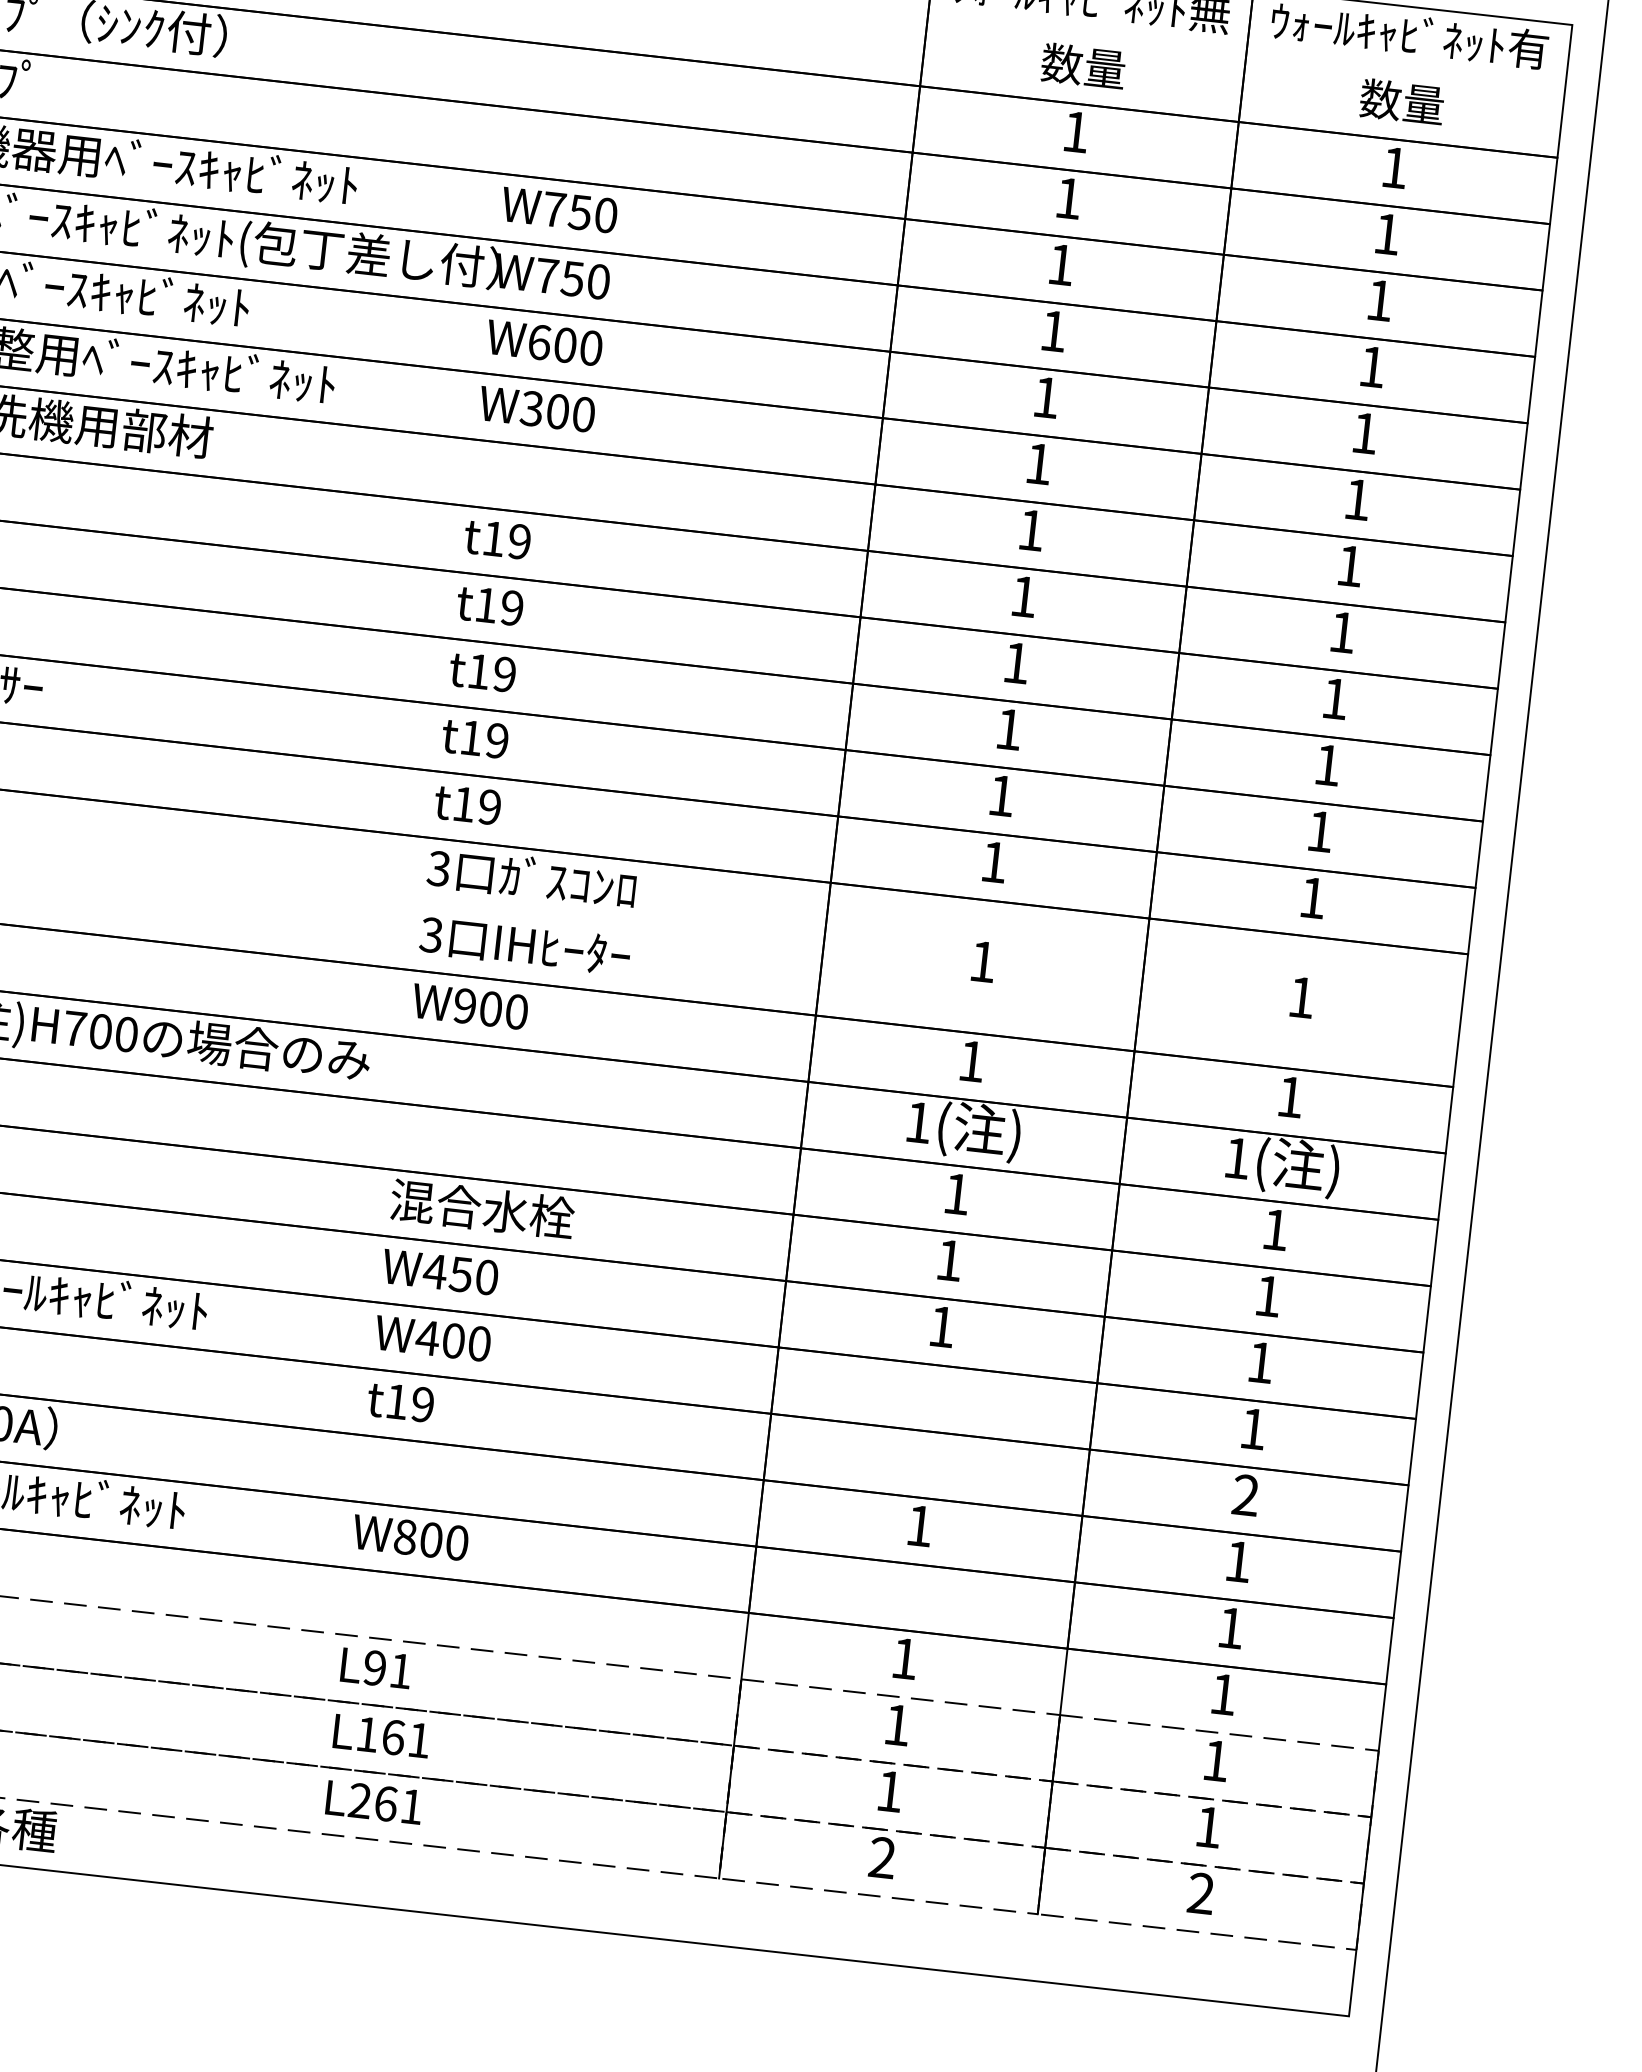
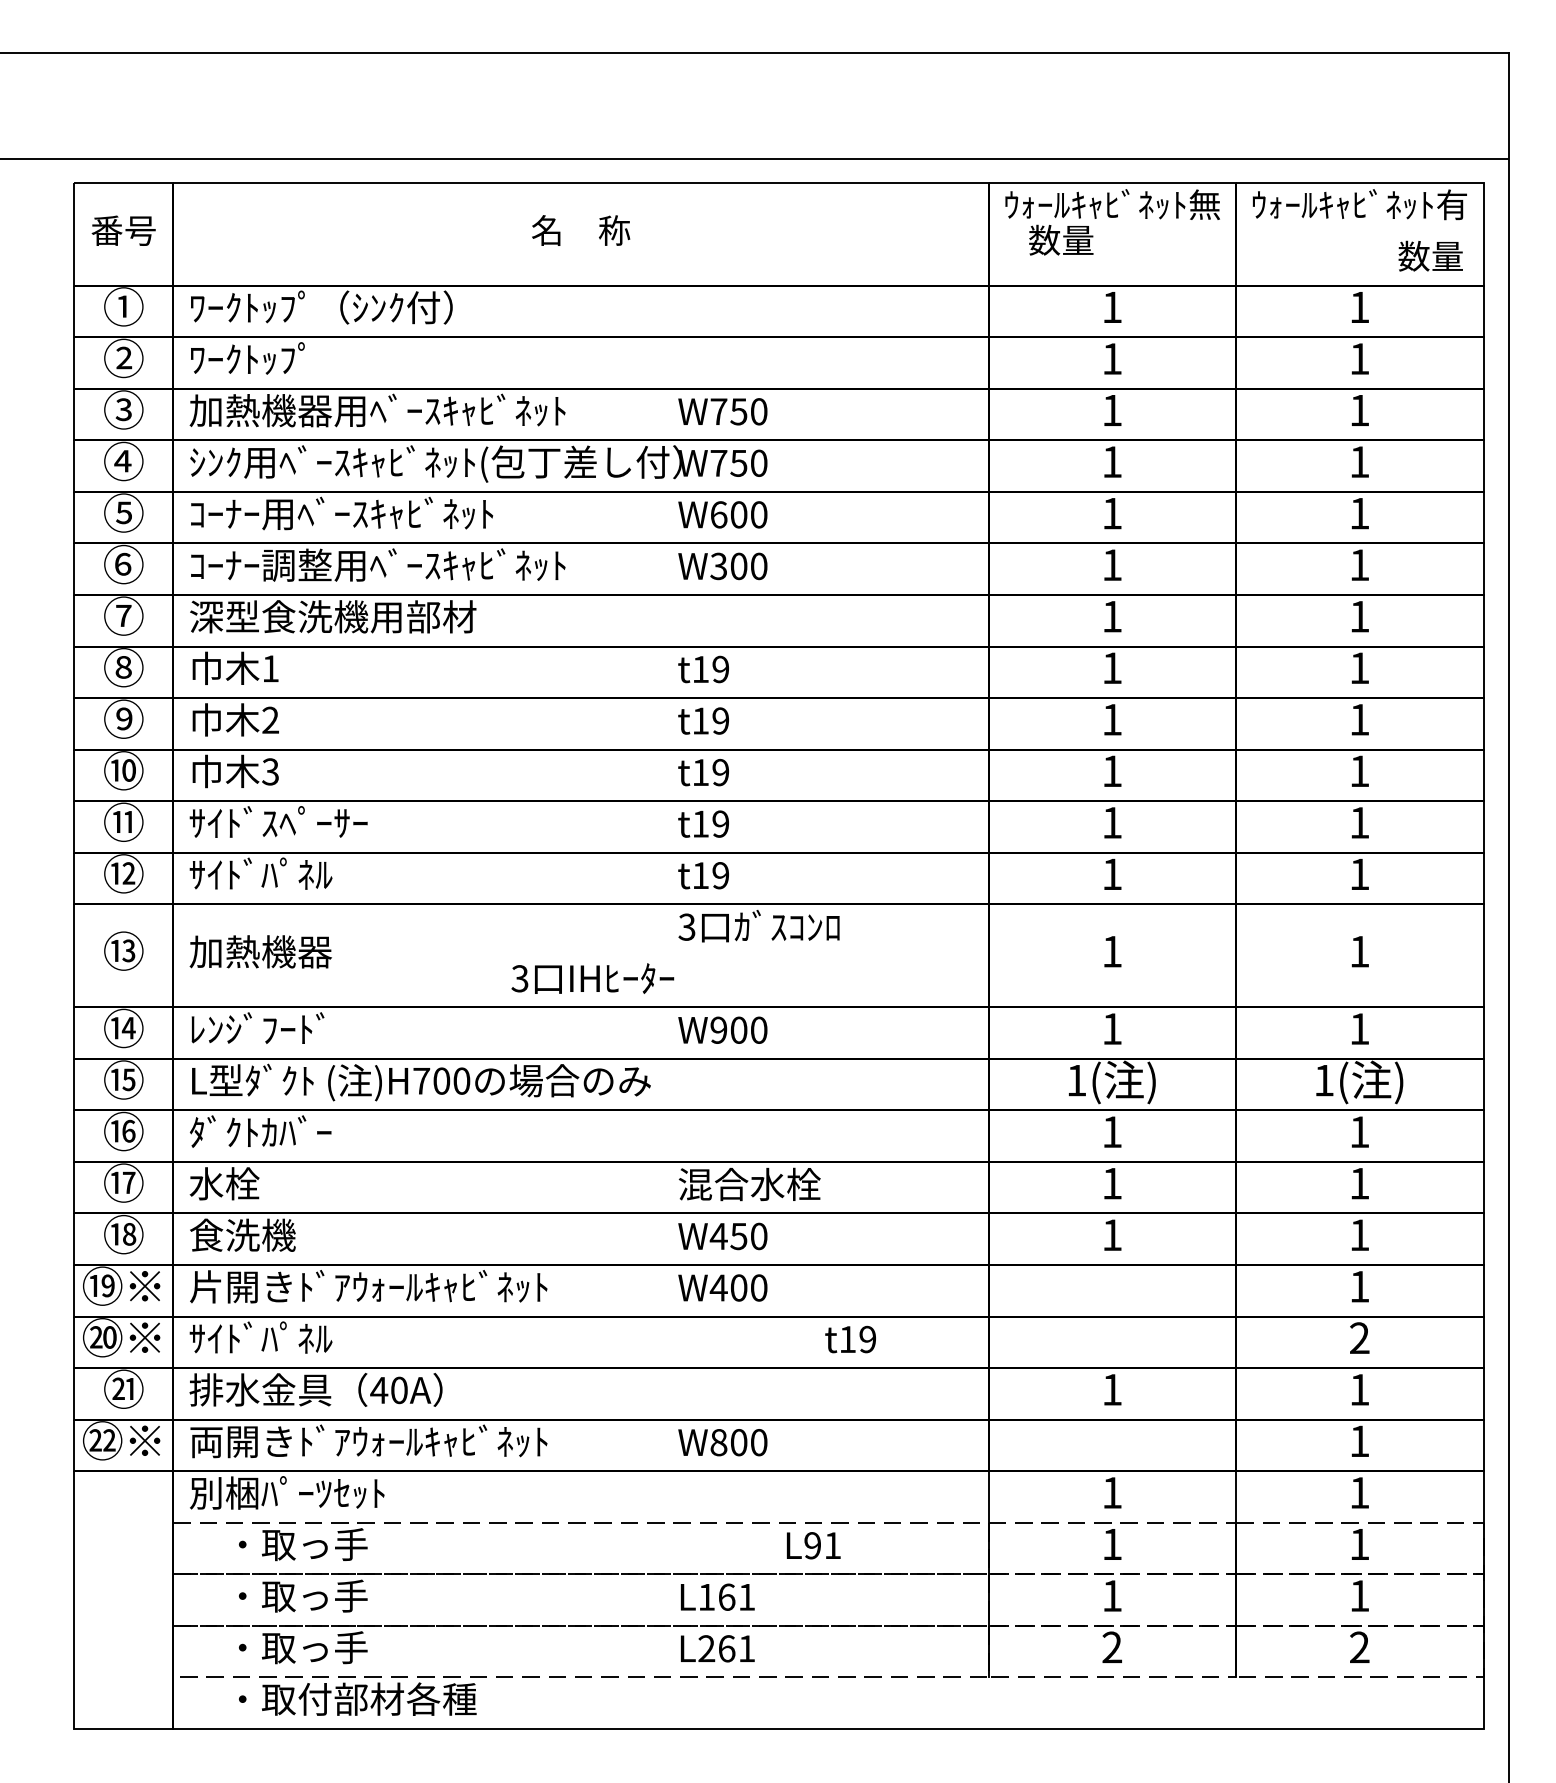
text: (1083, 65) -> (1061, 239), moved
text: (1401, 100) -> (1430, 255), moved
text: (524, 945) -> (592, 978), moved
text: (400, 1402) -> (850, 1339), moved
text: (375, 1668) -> (813, 1545), moved

